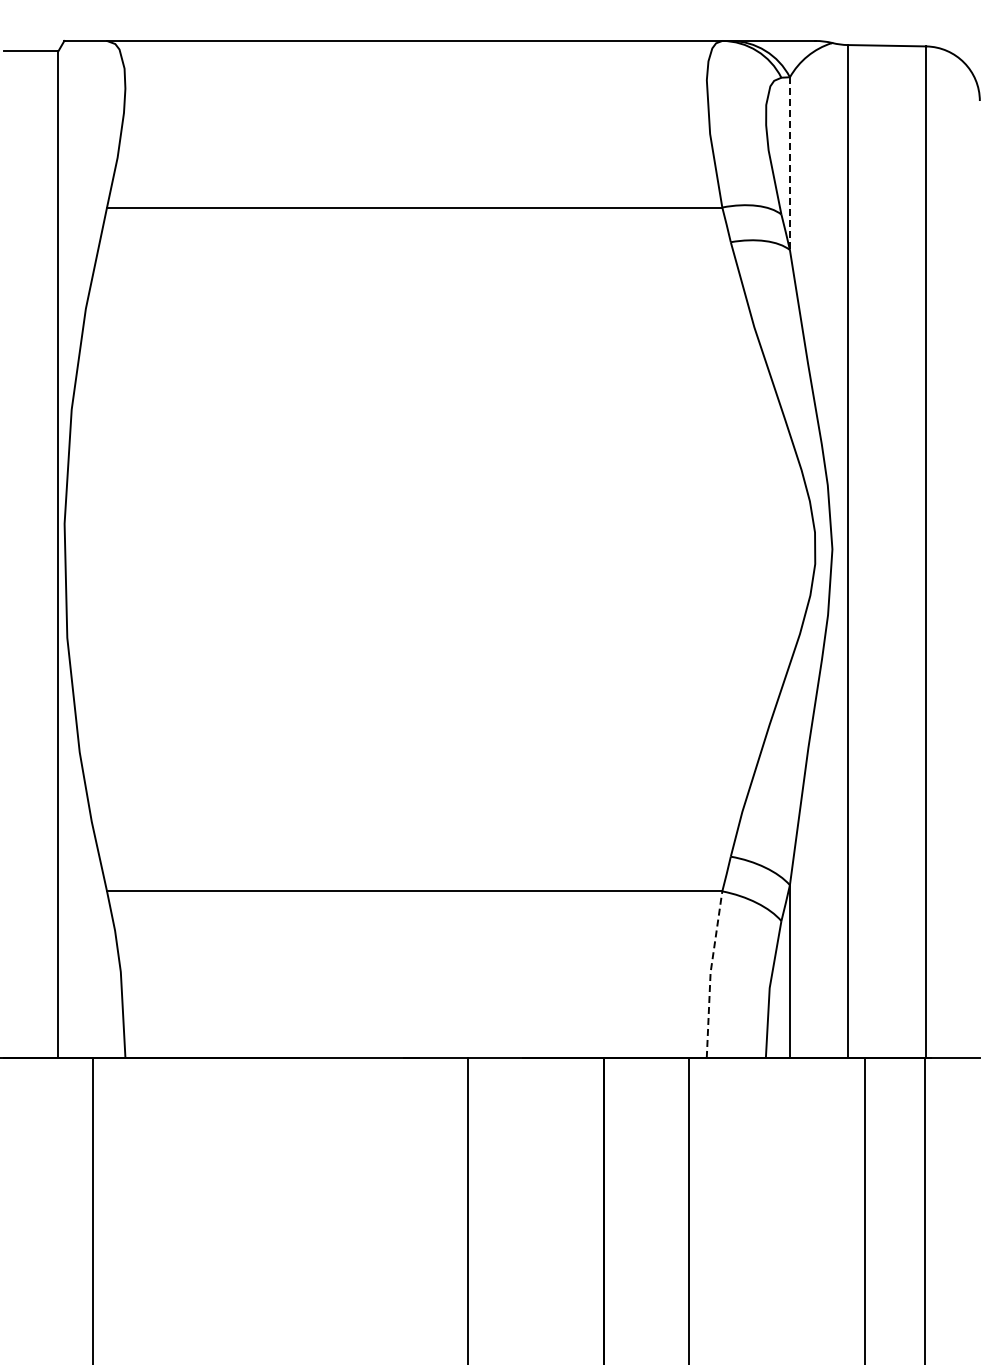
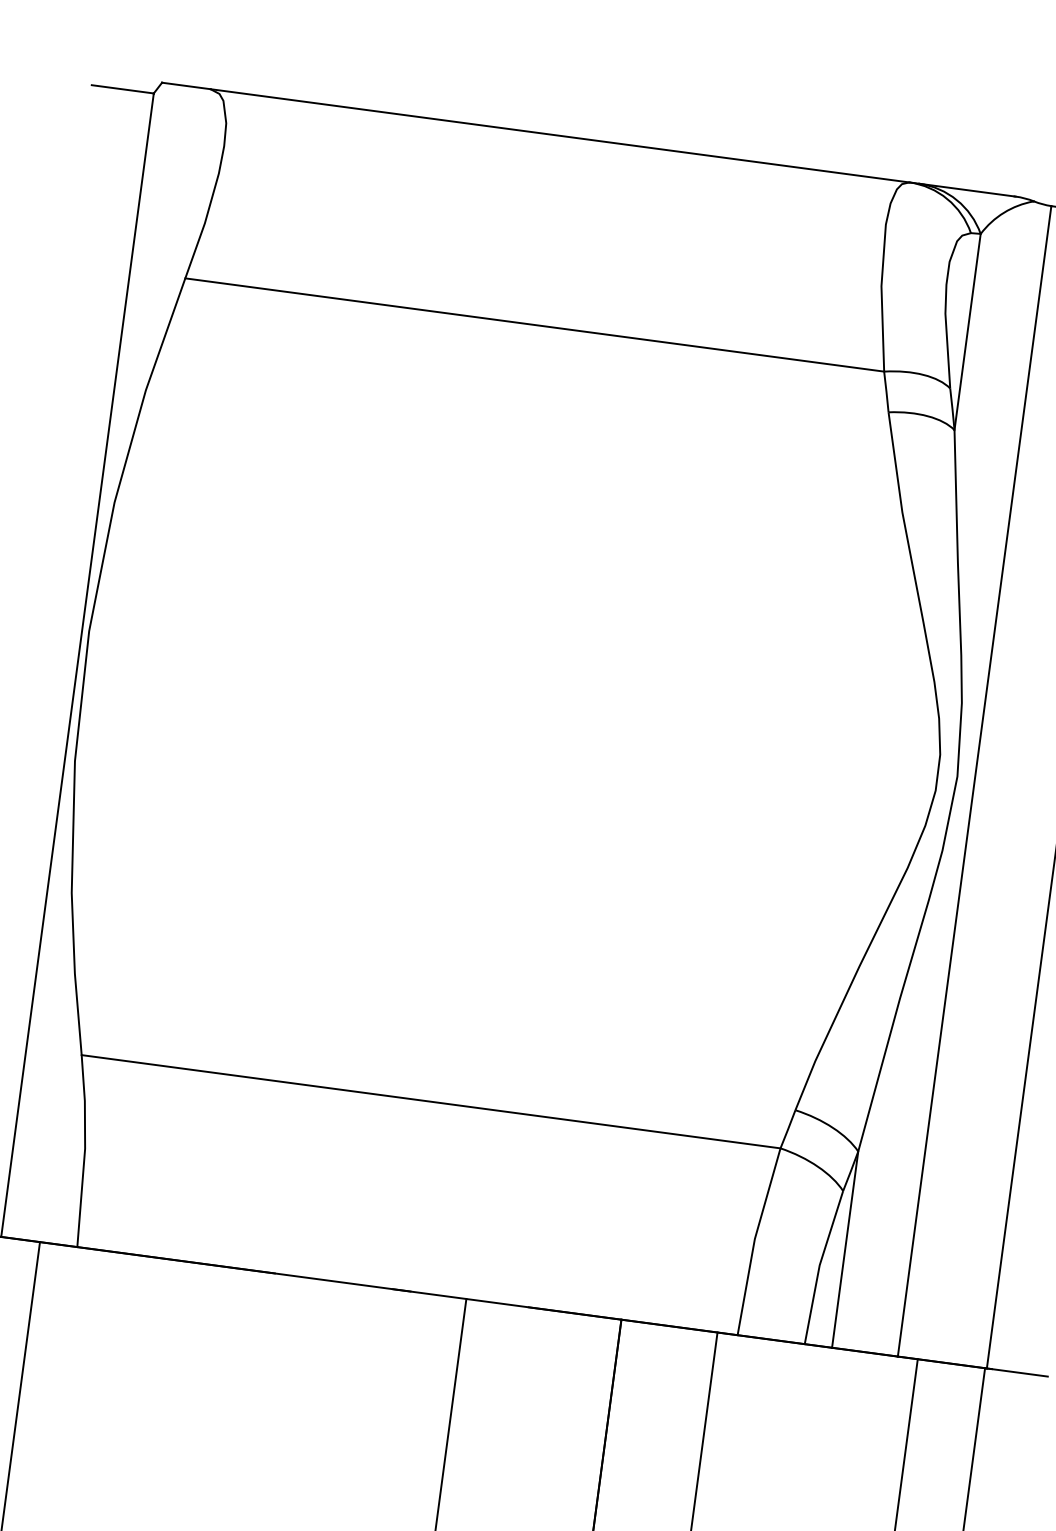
line: (789, 164) -> (966, 332), dashed -> solid
line: (710, 973) -> (754, 1239), dashed -> solid

